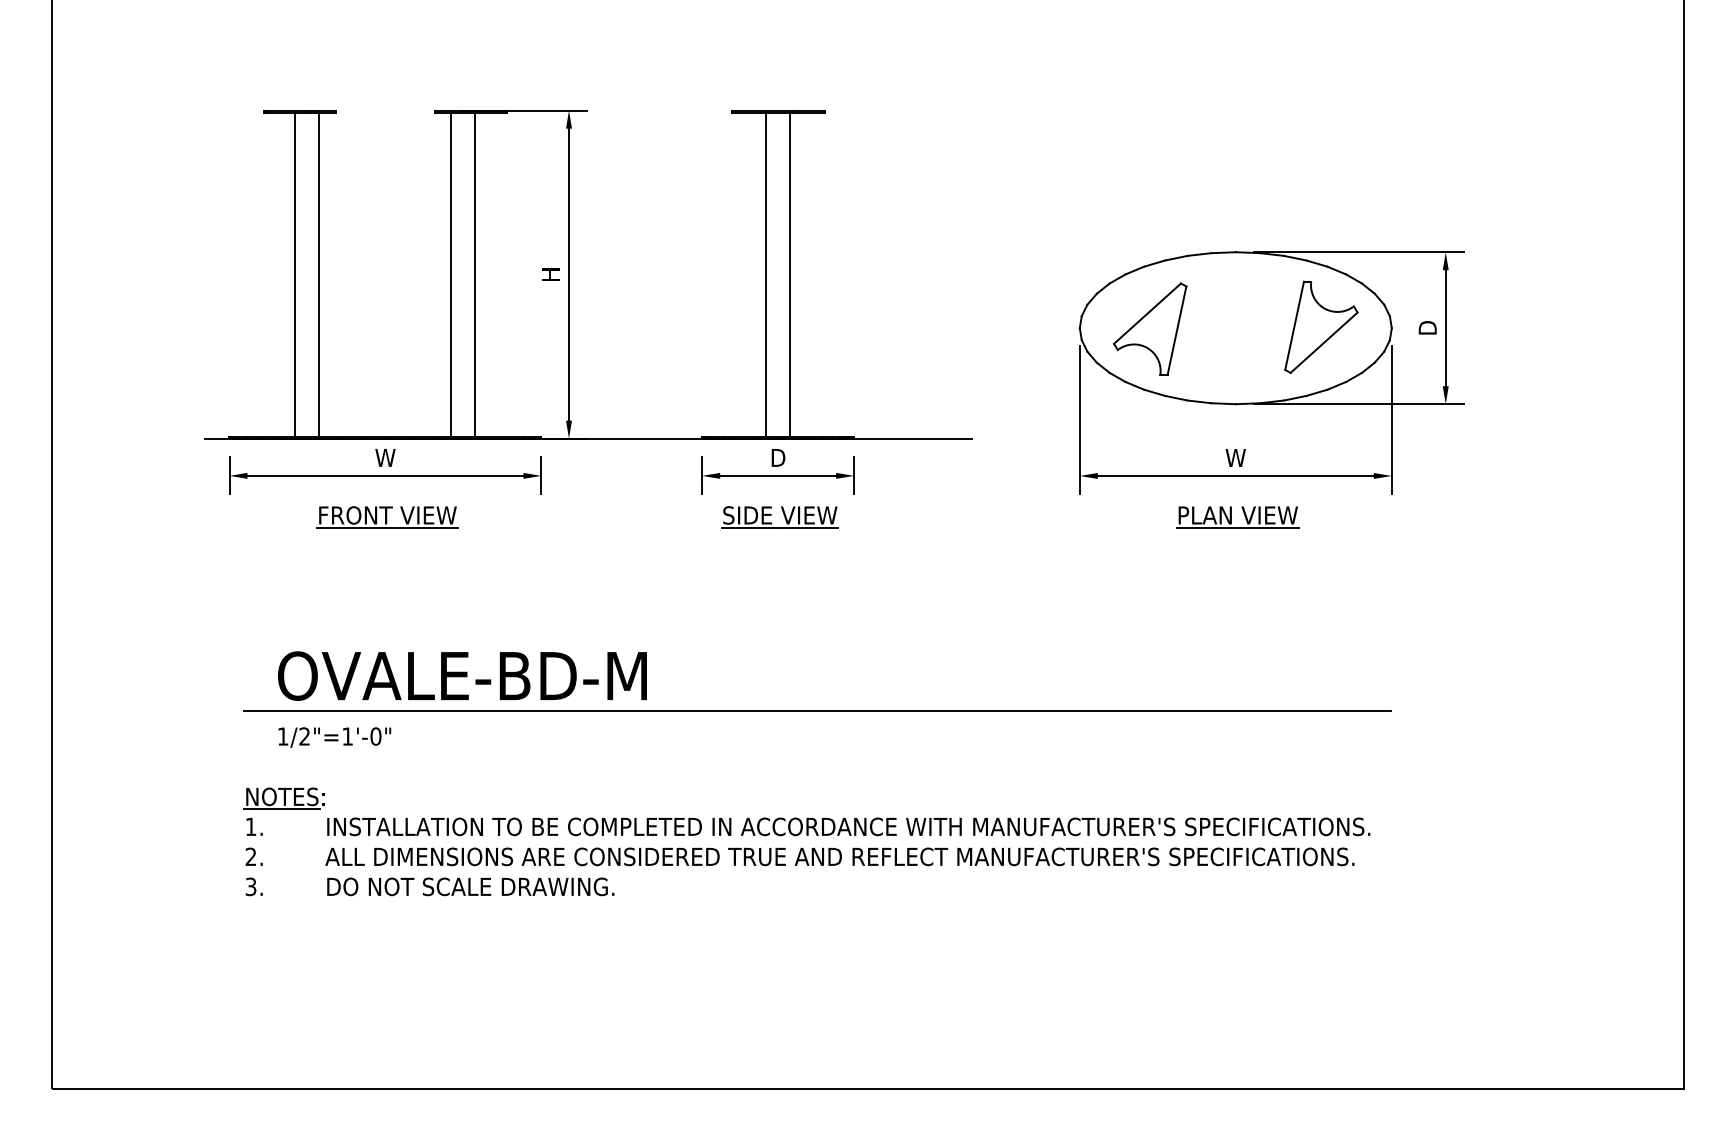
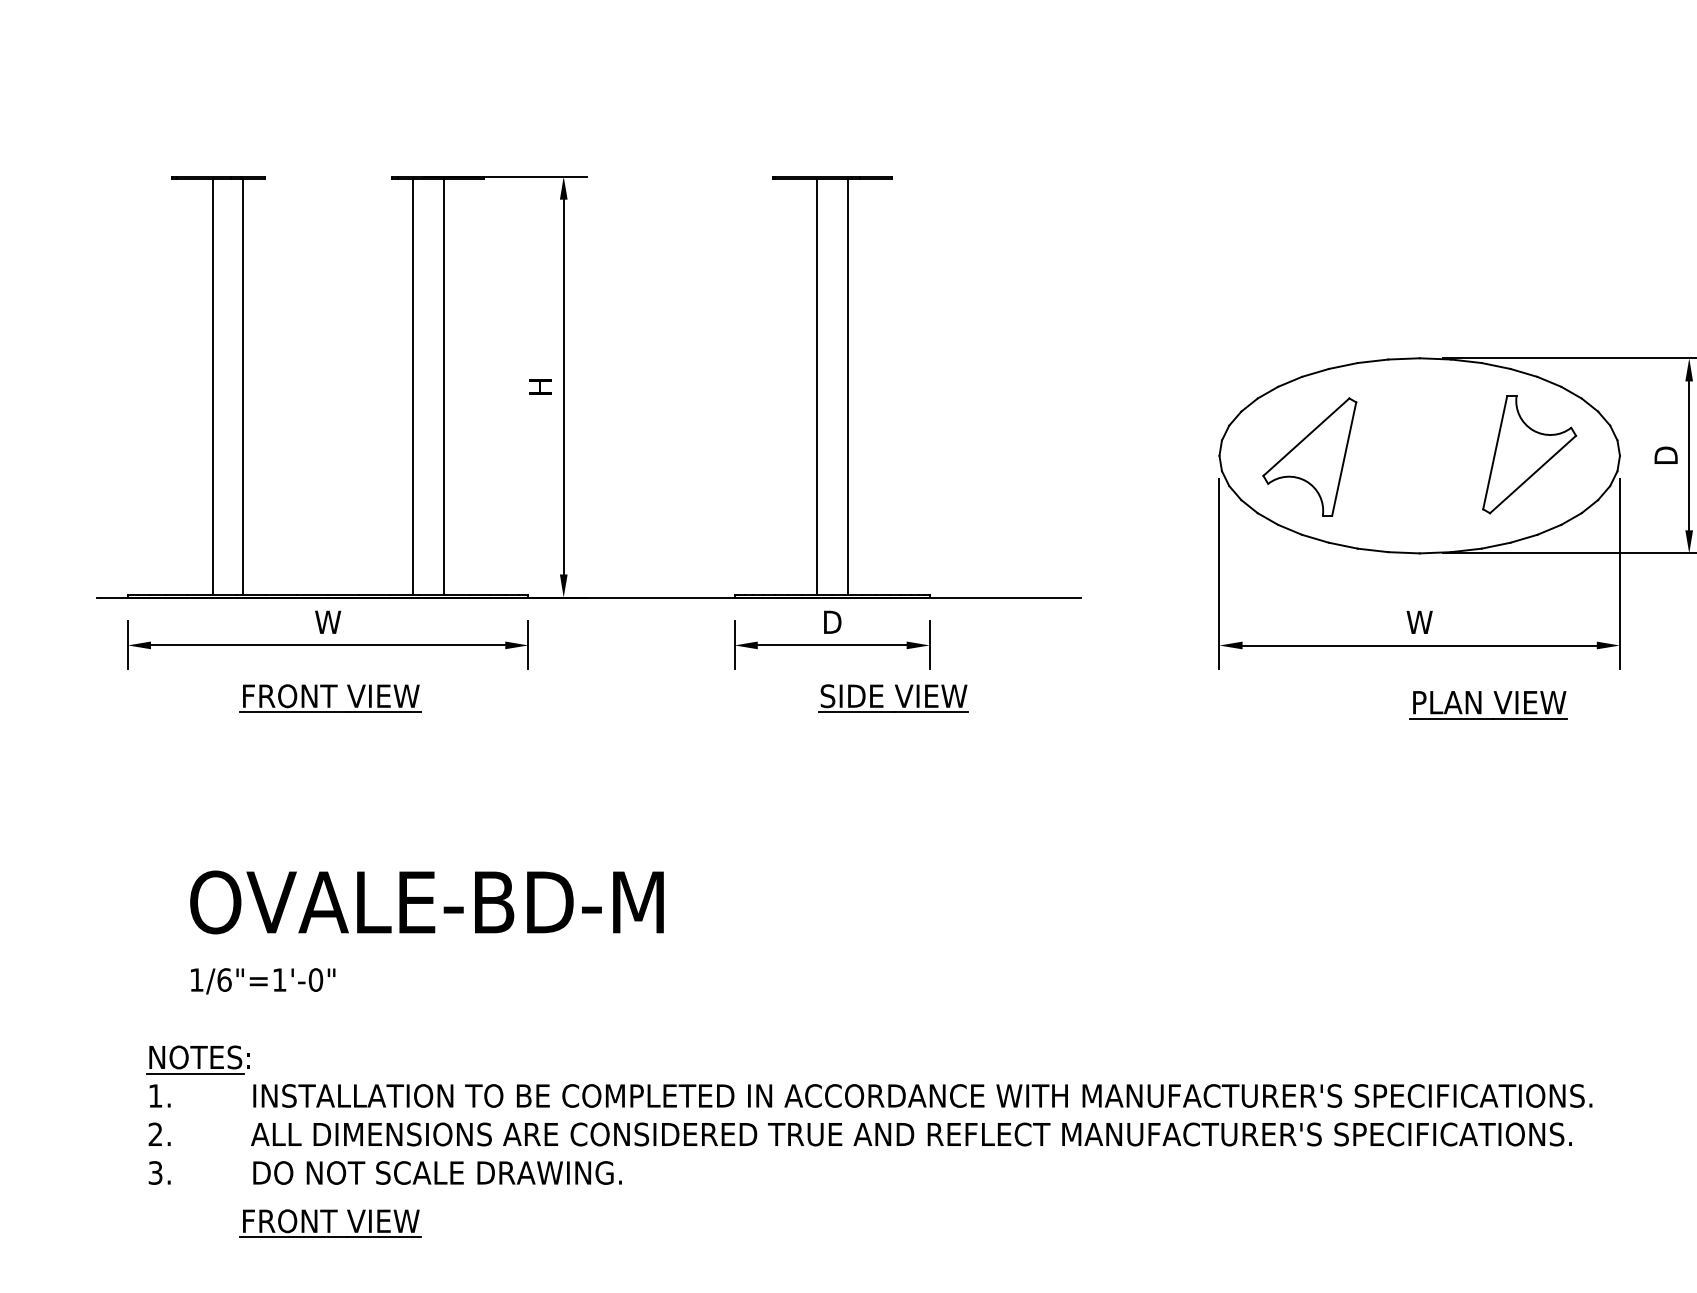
part: (779, 517) -> (892, 698), moved
part: (1237, 517) -> (1488, 705), moved
line: (817, 711) -> (882, 947), removed
text: (304, 736) -> (224, 979), 1/2"=1'-0" -> 1/6"=1'-0"
part: (387, 926) -> (330, 1223), added

